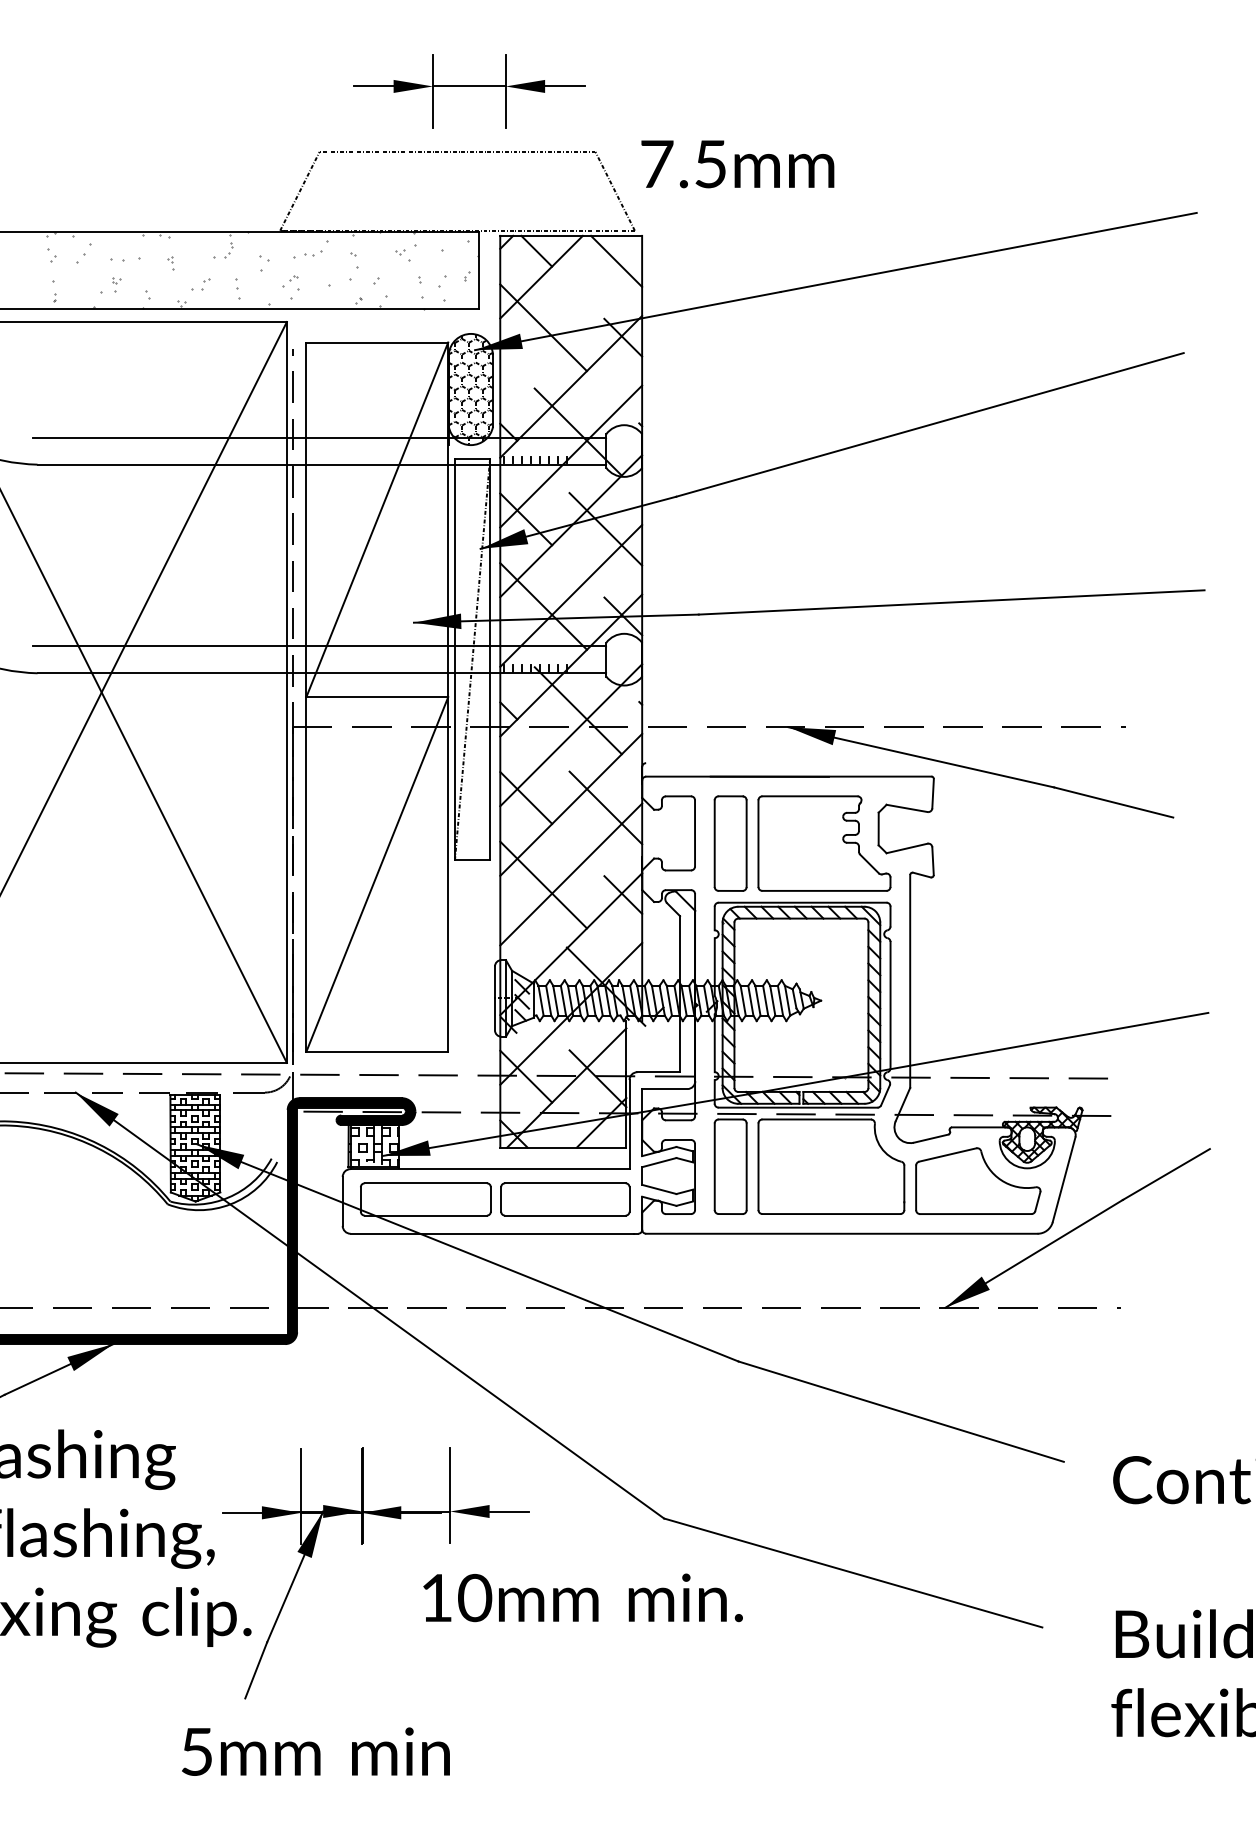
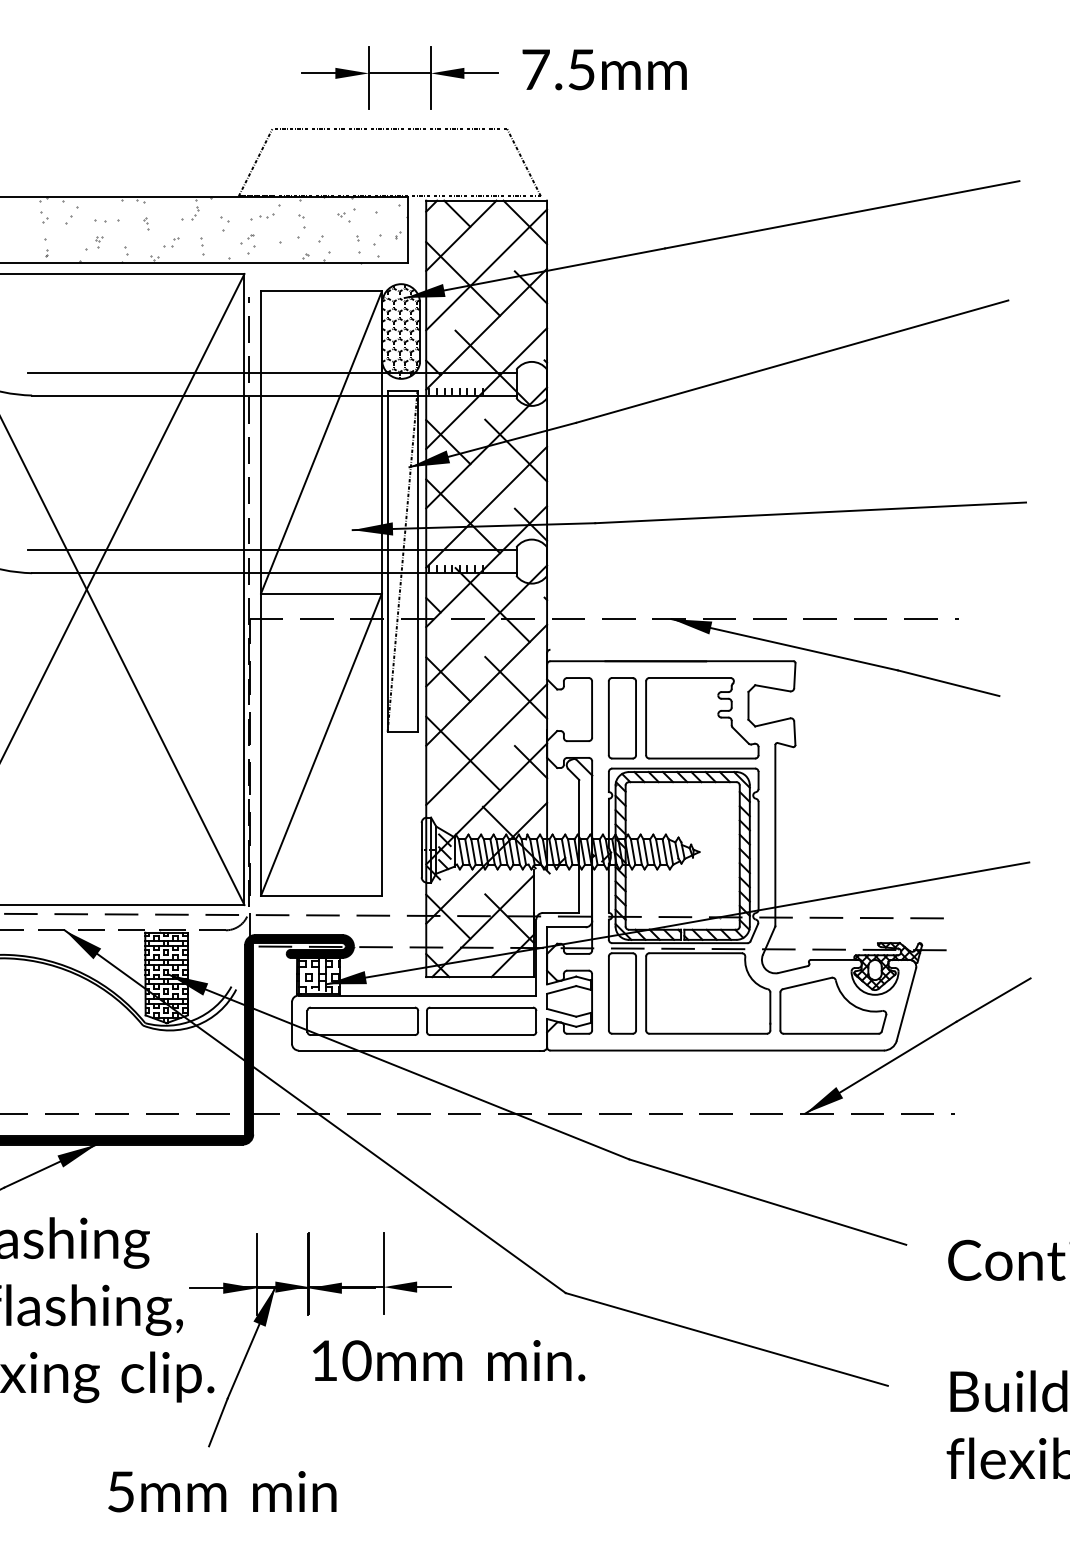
text: (737, 164) -> (604, 70), moved
line: (571, 317) -> (486, 270), added
text: (582, 1597) -> (448, 1360), moved
text: (315, 1751) -> (222, 1491), moved

